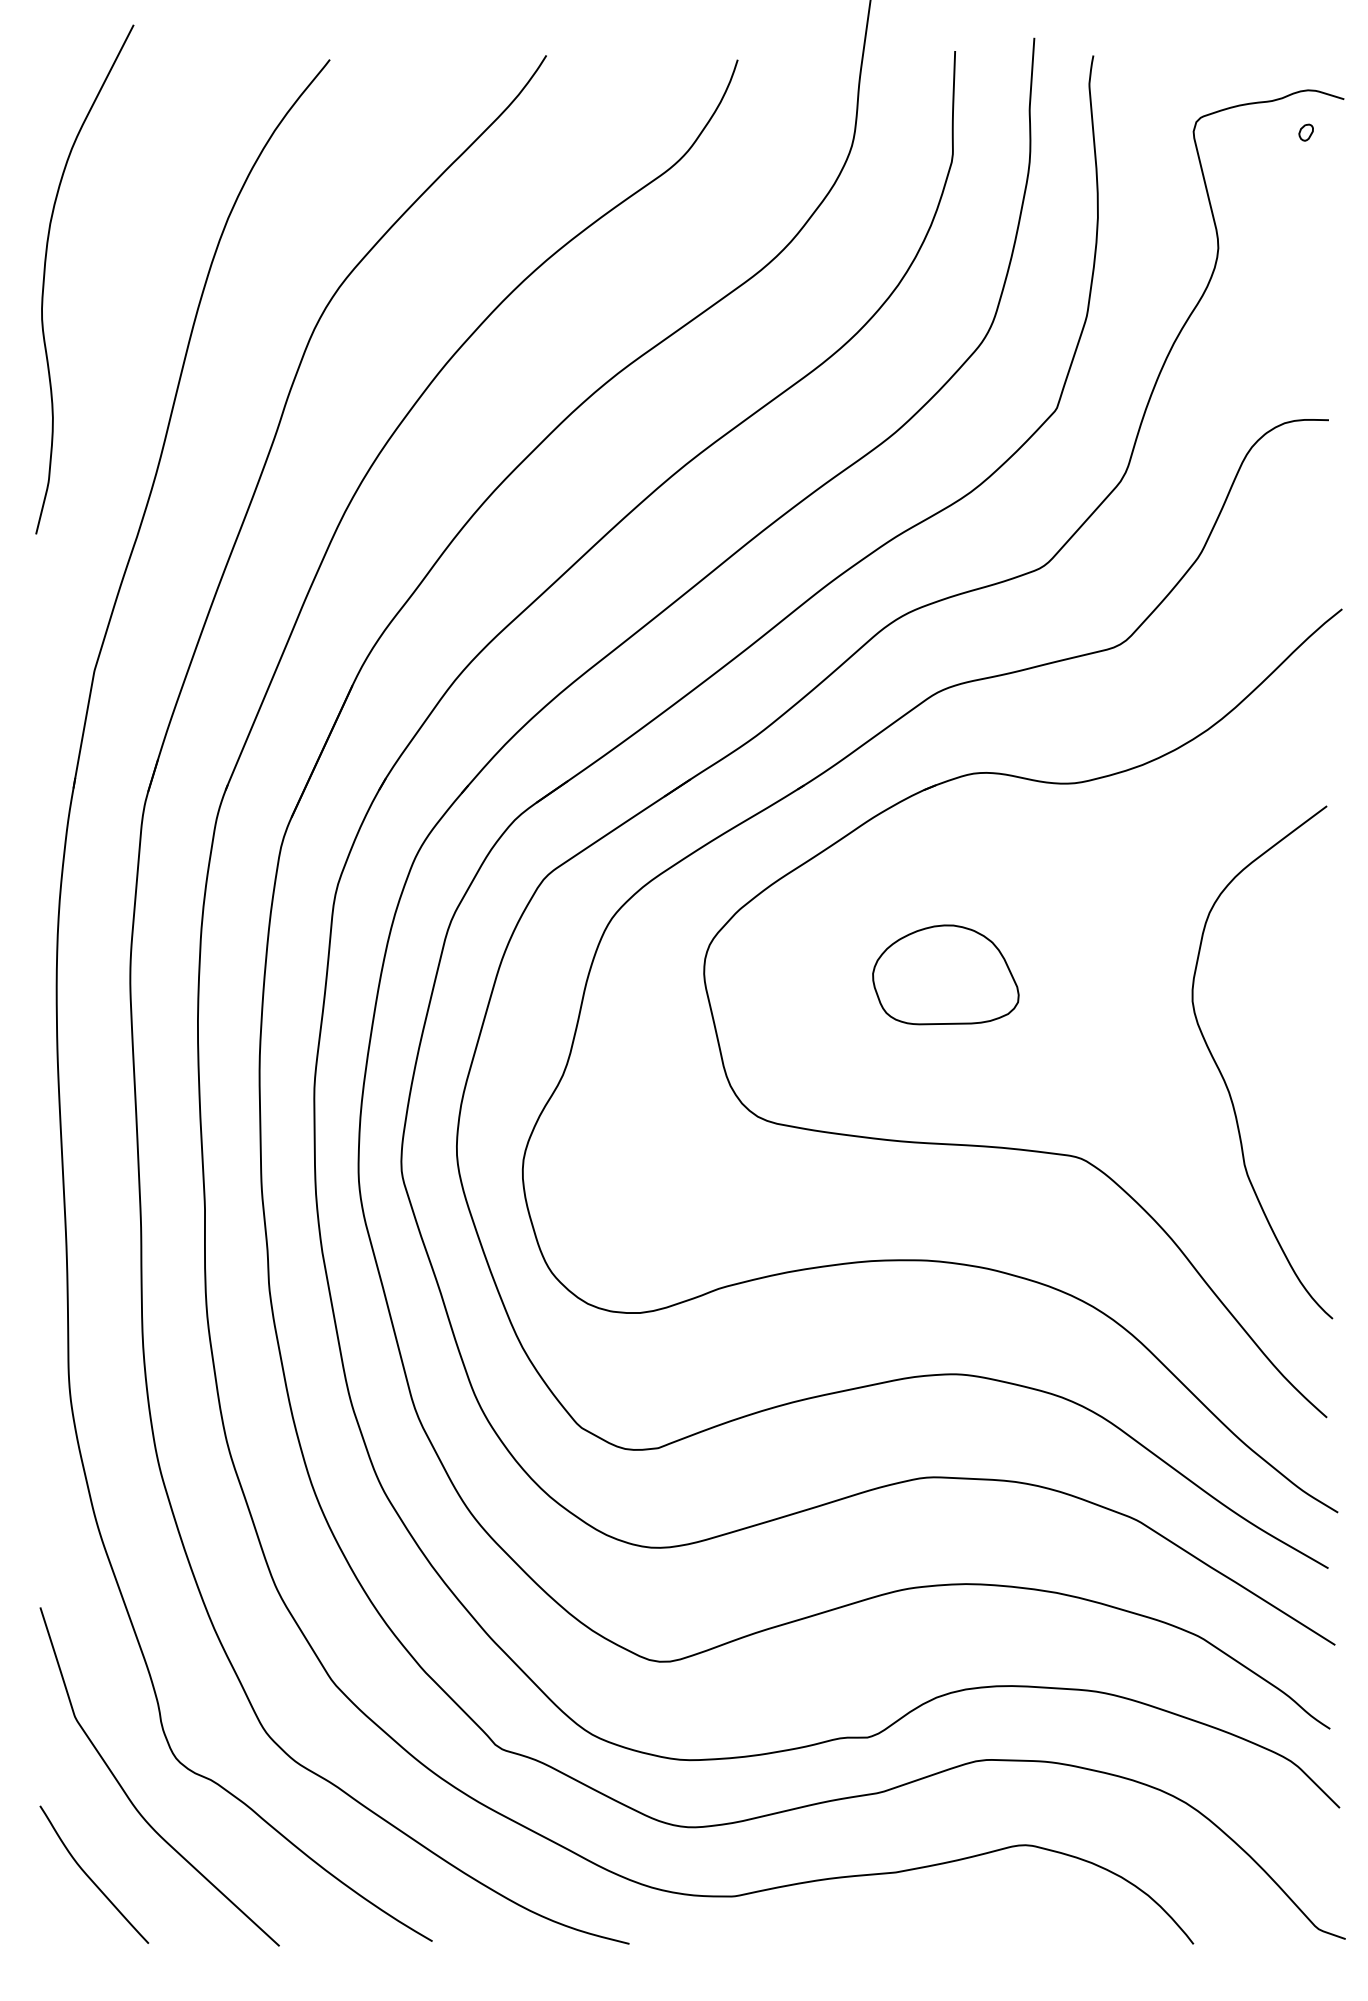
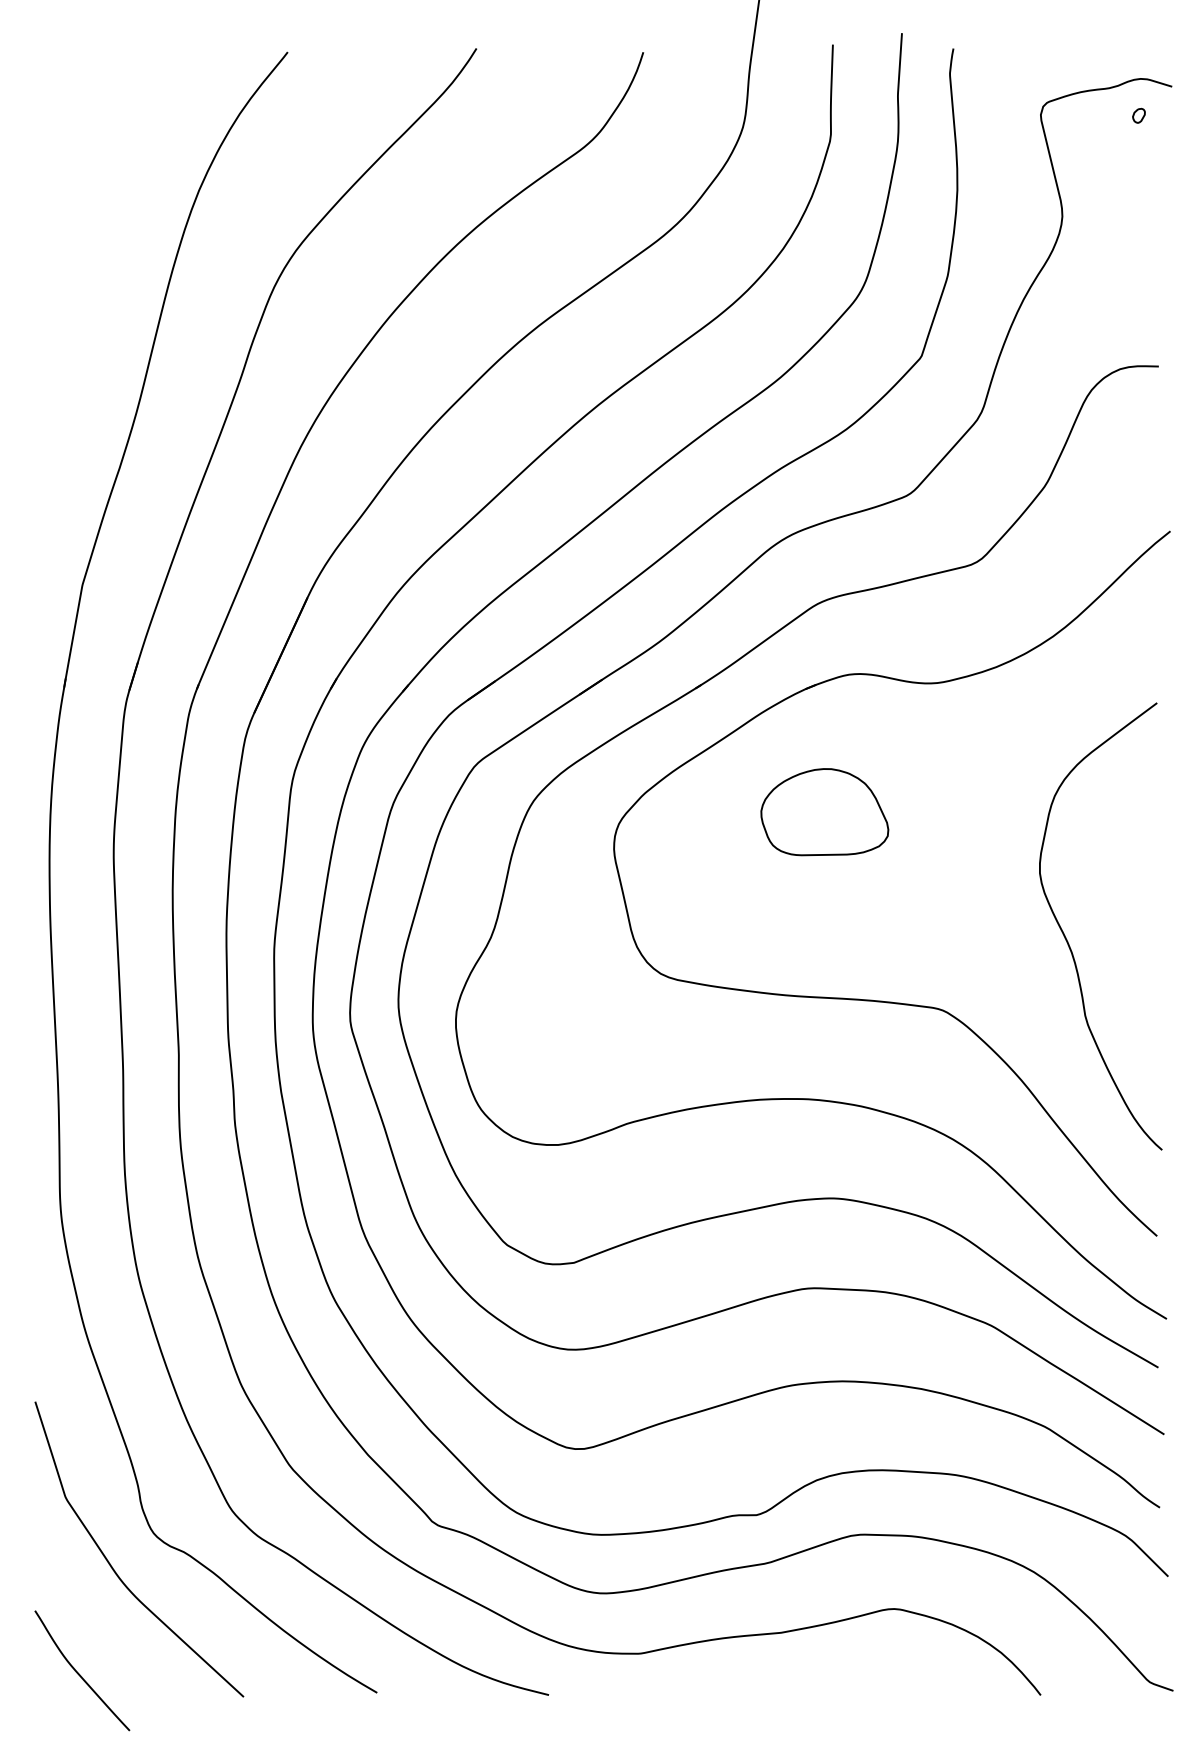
curve: (45, 279) -> (39, 243), removed
part: (945, 975) -> (824, 812), moved
curve: (91, 1877) -> (79, 1673), moved

